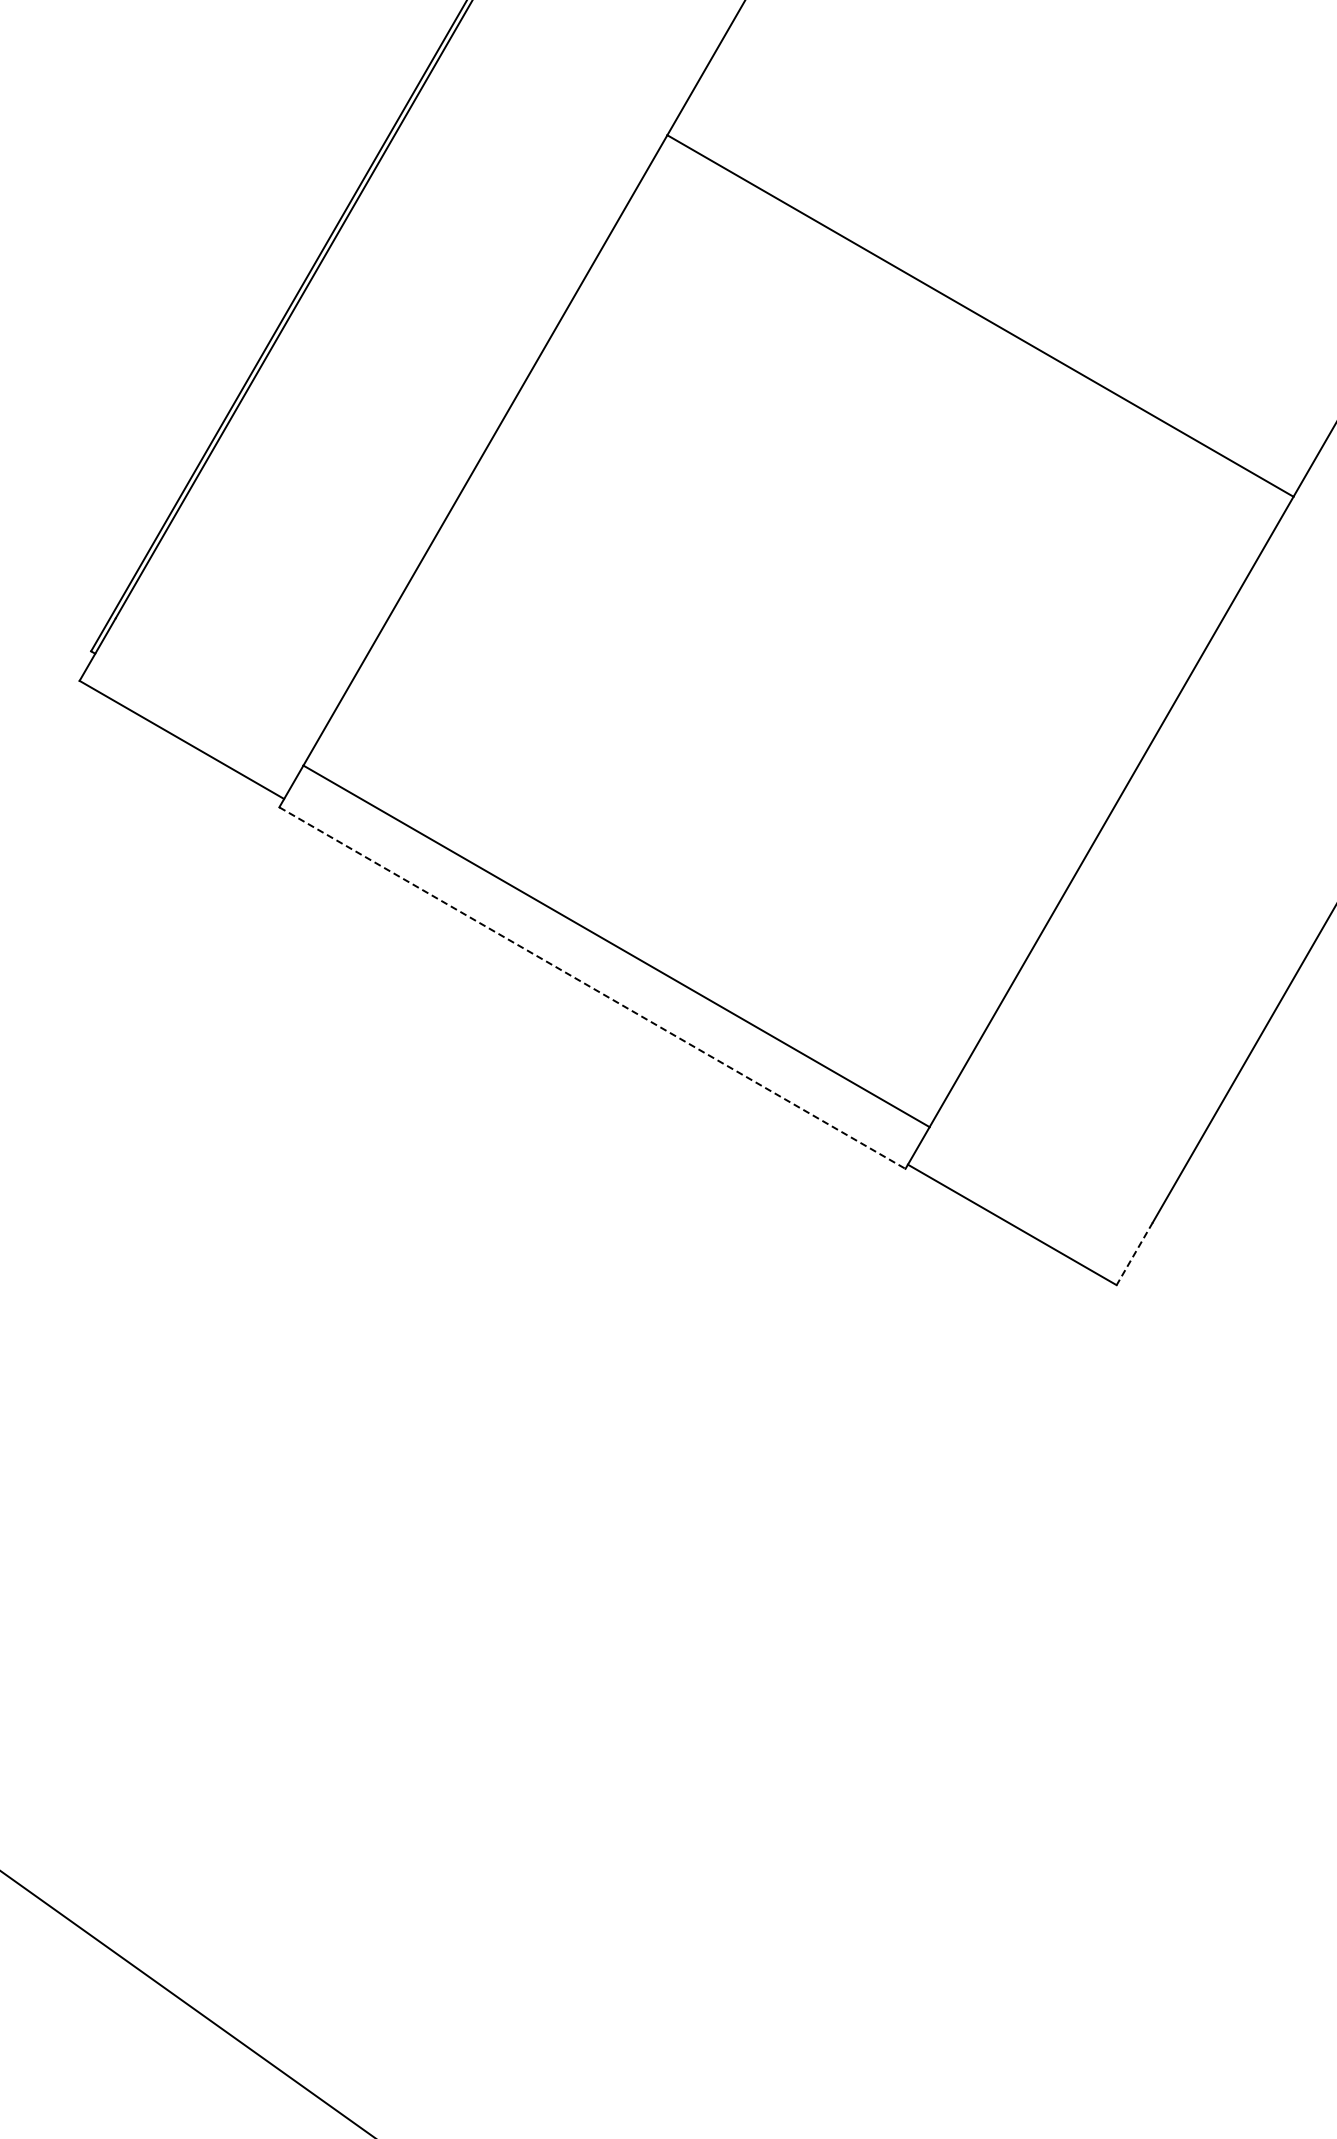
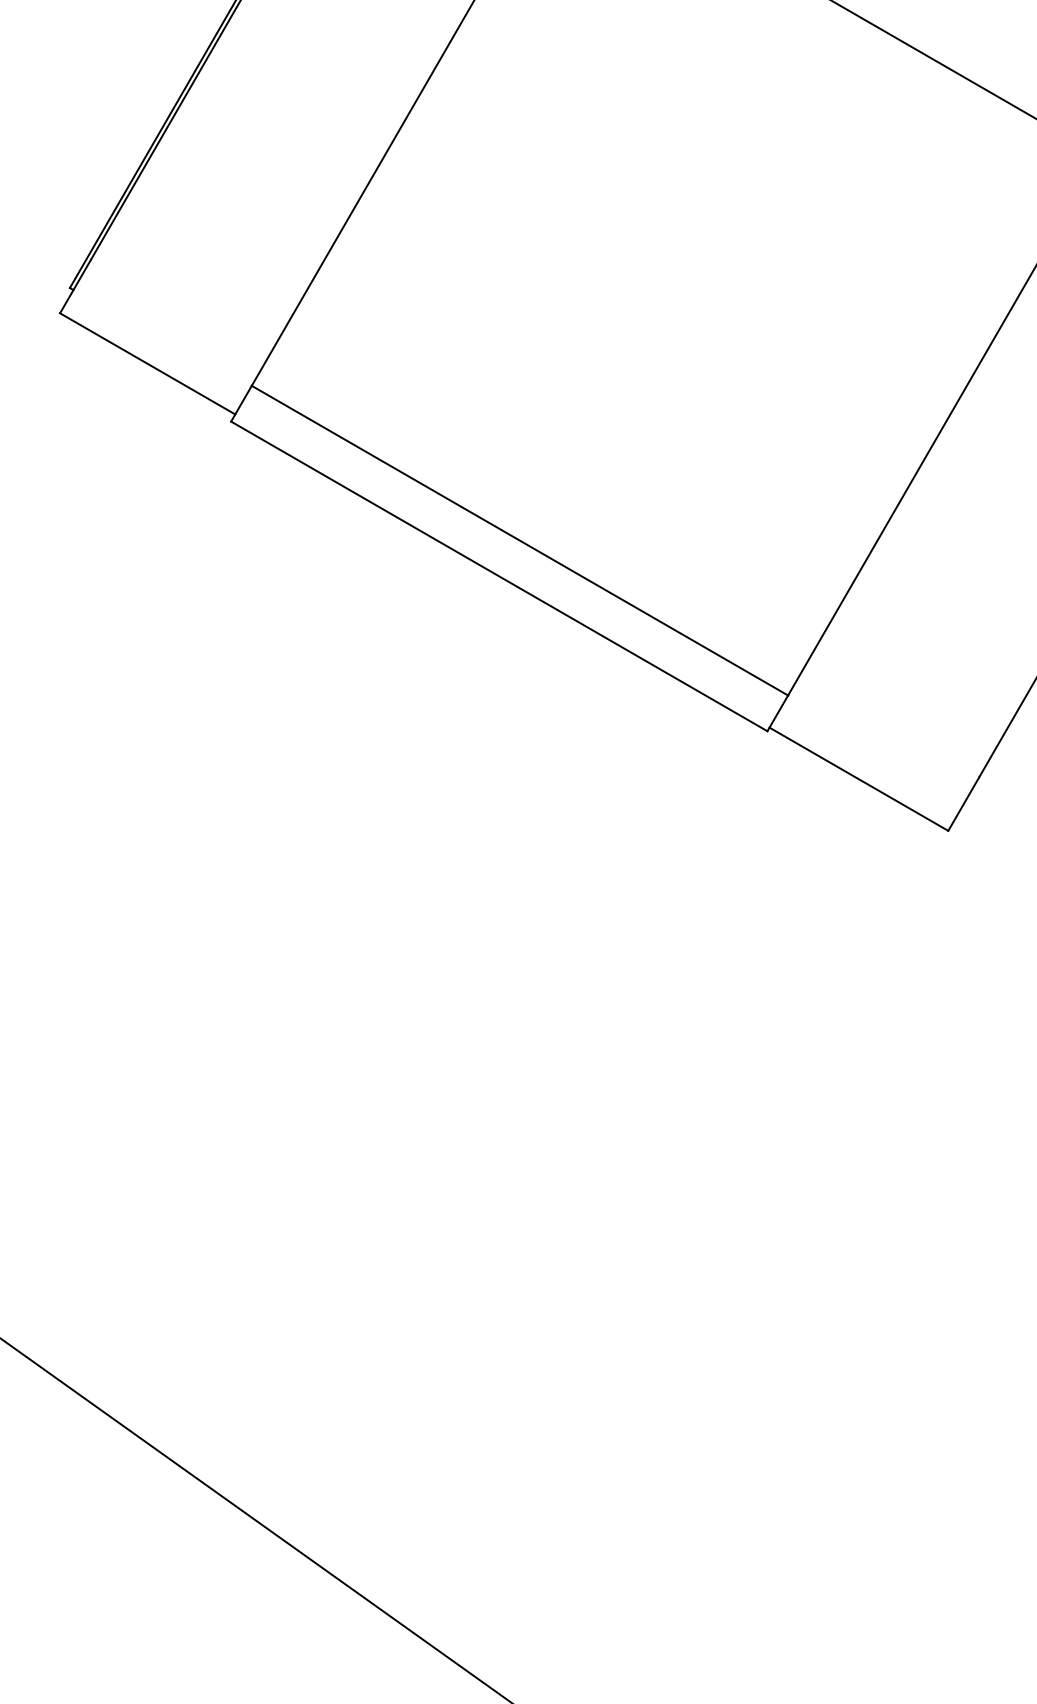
line: (592, 988) -> (499, 576), dashed -> solid
line: (1134, 1254) -> (963, 804), dashed -> solid

